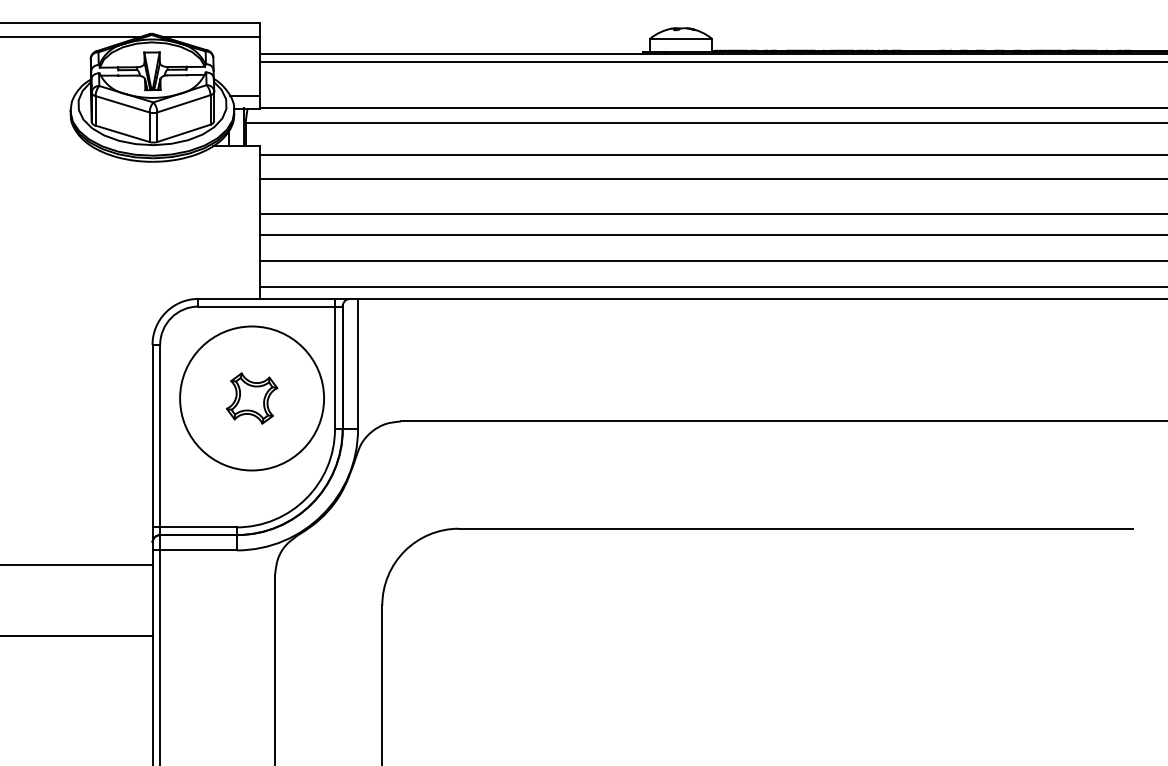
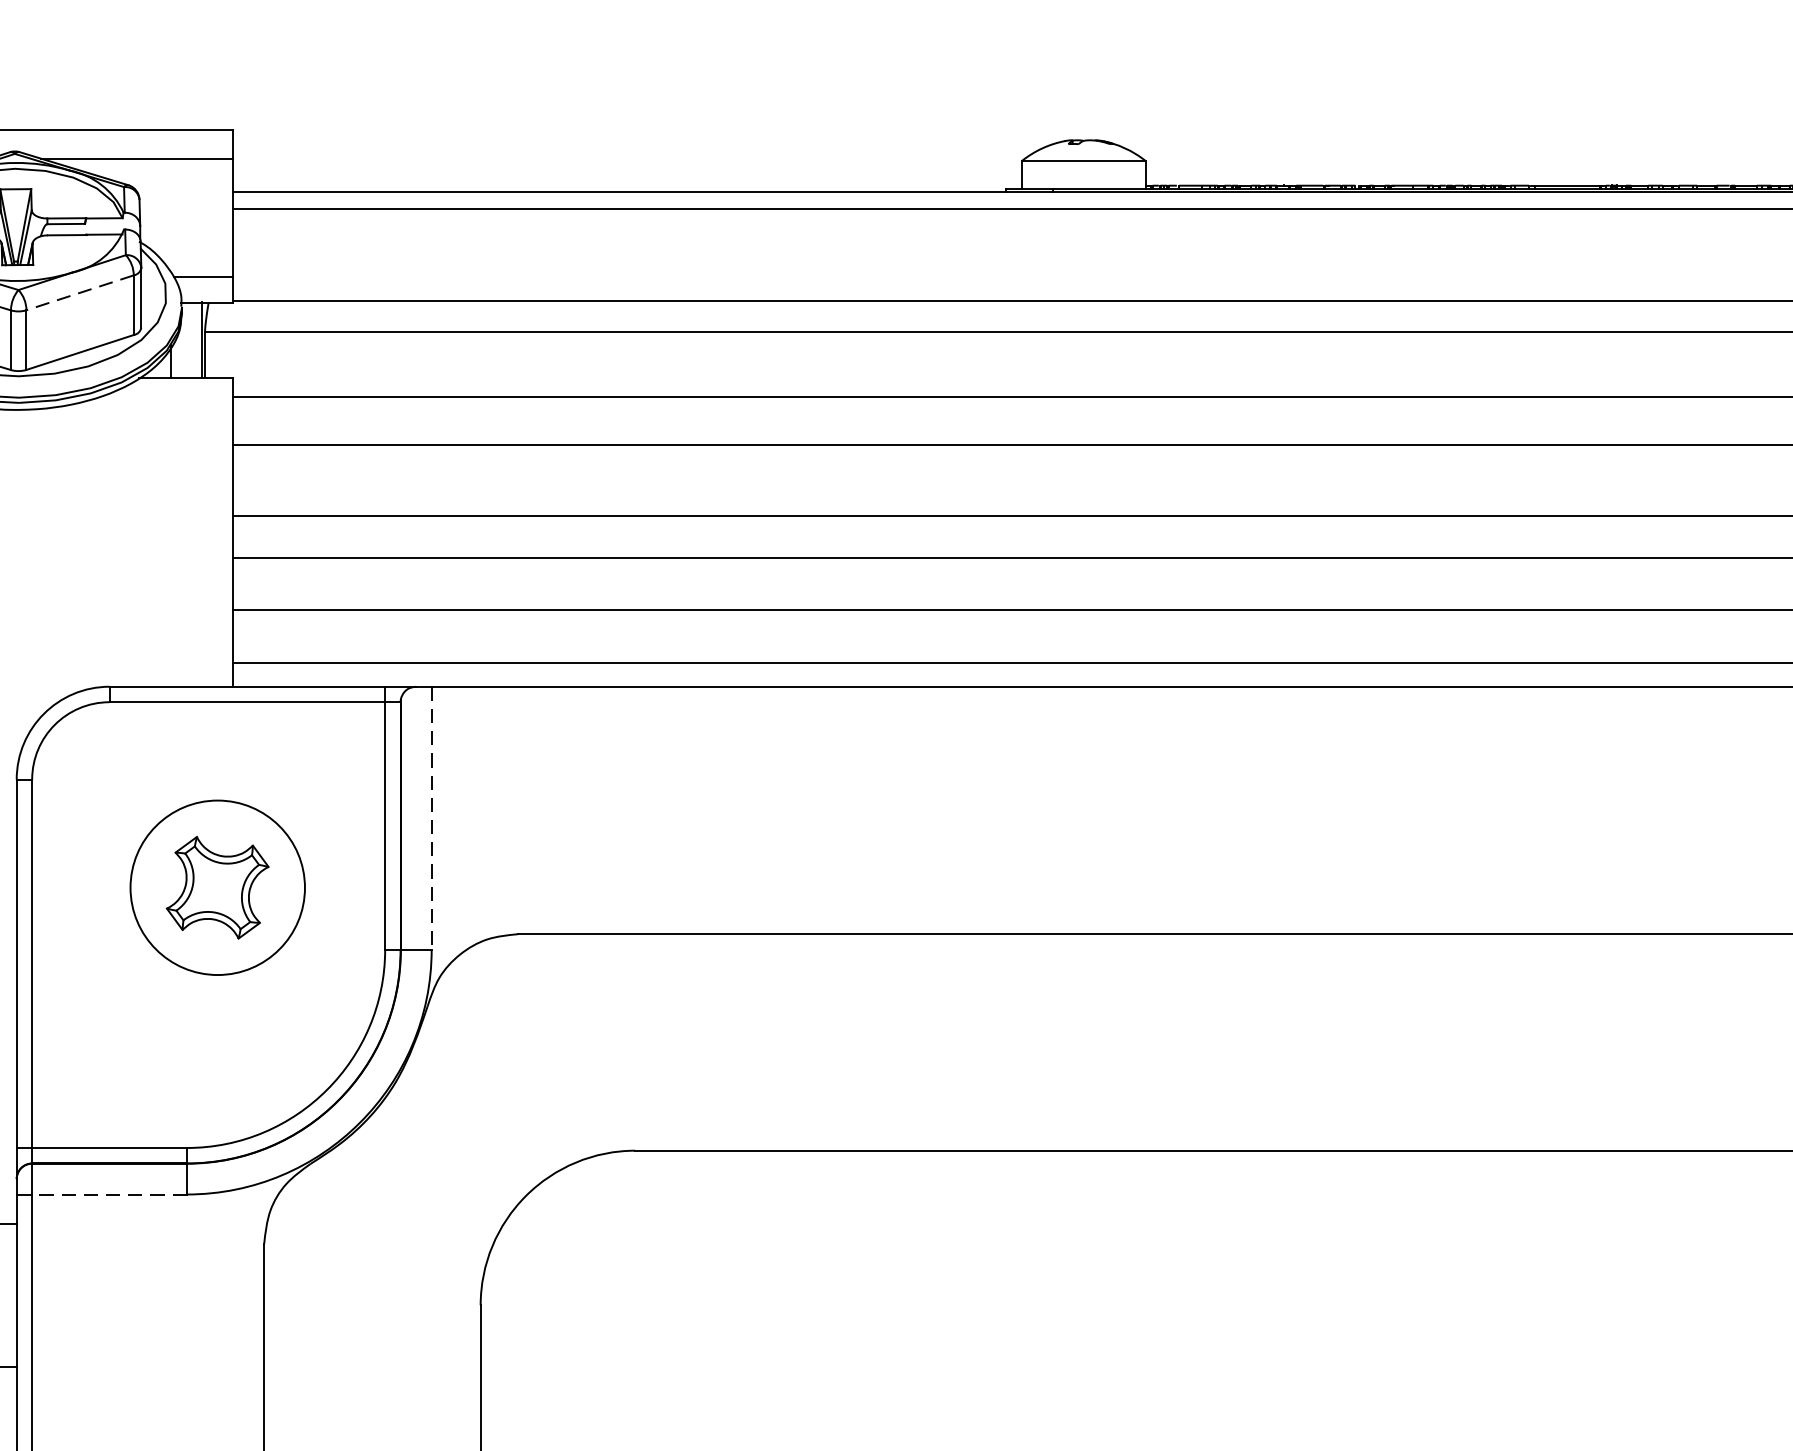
line: (183, 103) -> (79, 292), solid -> dashed
line: (358, 364) -> (432, 819), solid -> dashed
circle: (252, 398) -> (218, 887), size x0.6
line: (197, 550) -> (107, 1194), solid -> dashed

